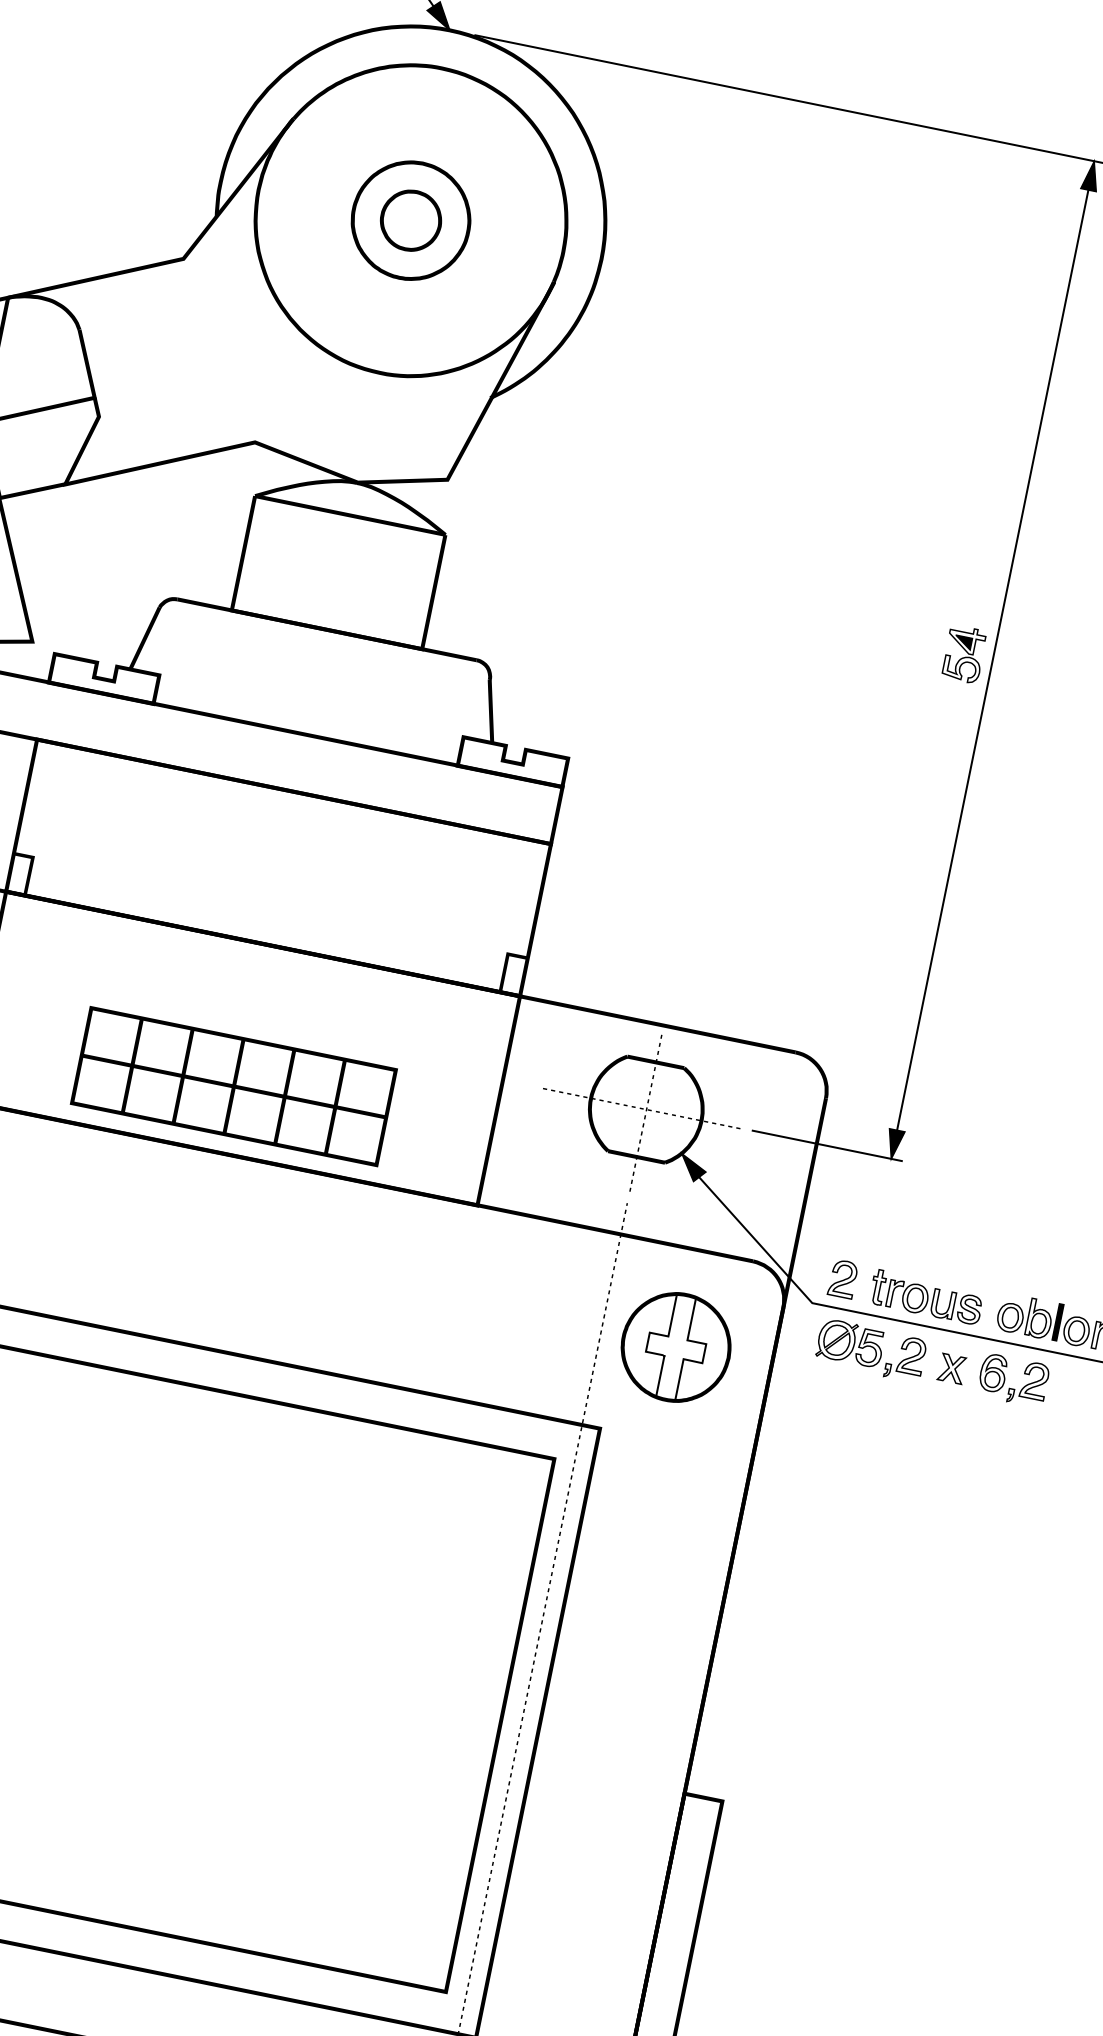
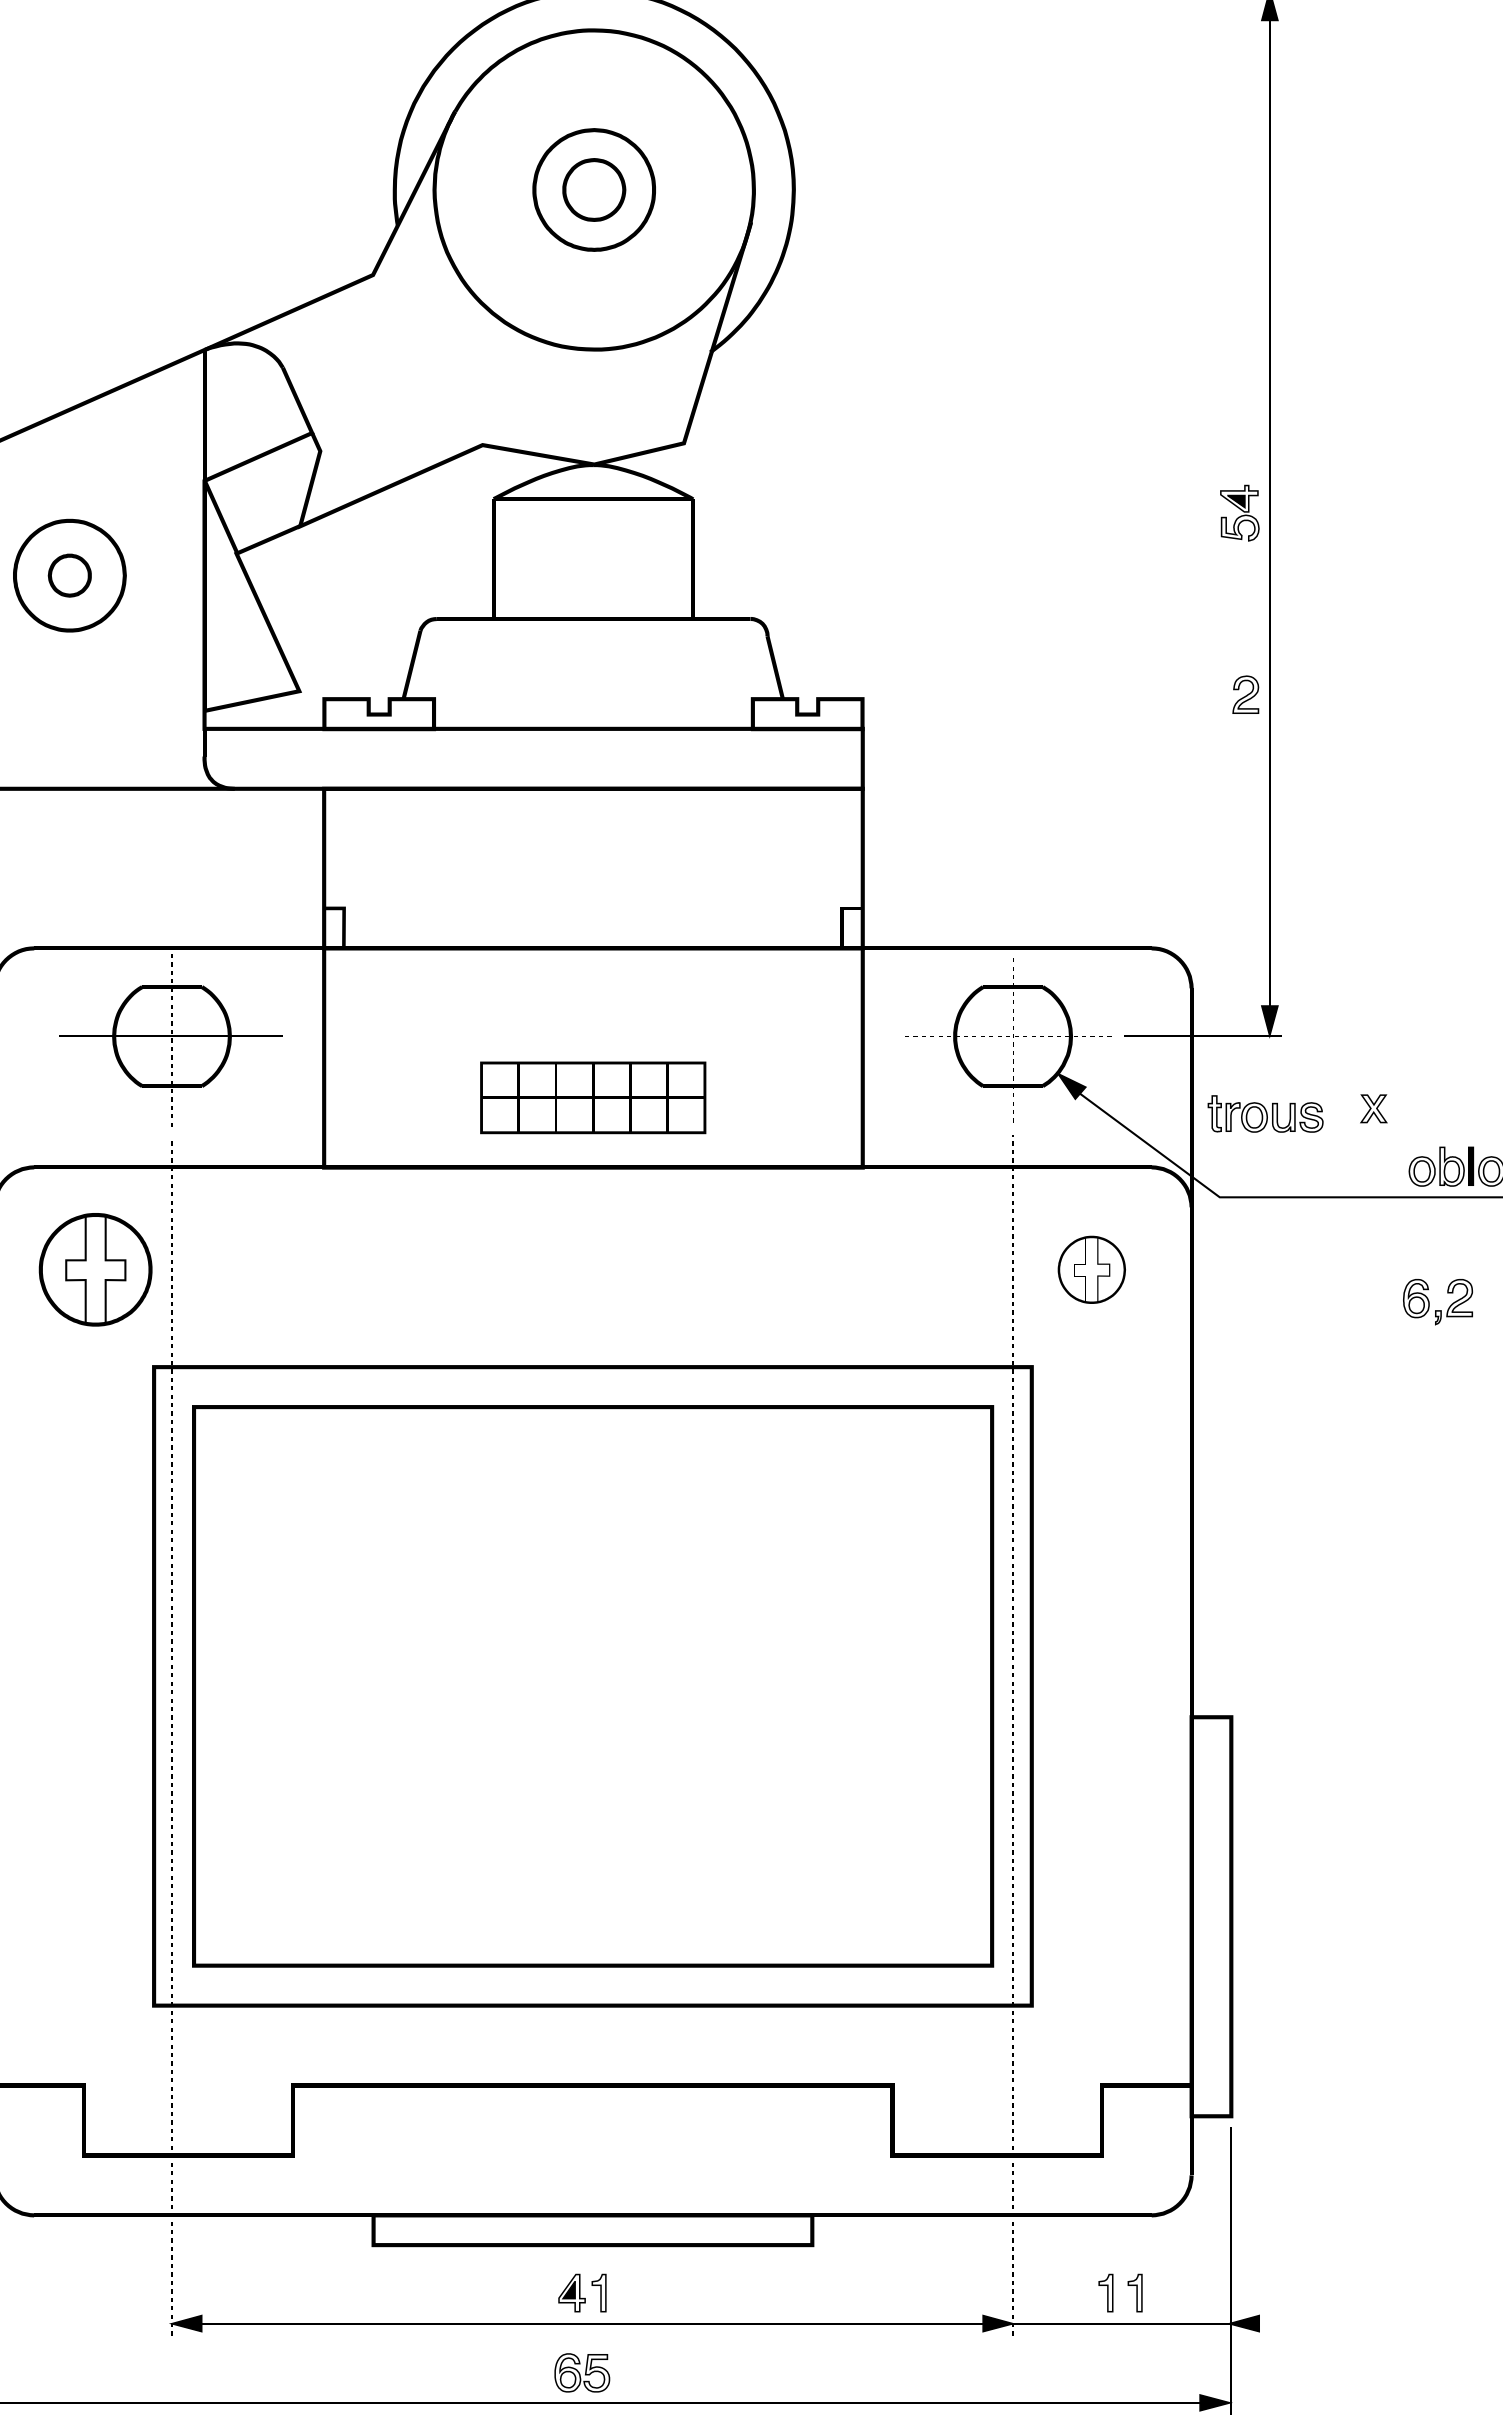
part: (233, 1086) -> (592, 1097), size x0.7
part: (842, 1278) -> (1245, 694), moved
part: (926, 1296) -> (1265, 1113), moved
part: (675, 1347) -> (1091, 1269), size x0.6
part: (870, 1351) -> (1288, 1233), removed
part: (951, 1368) -> (1373, 1108), moved
part: (1005, 1379) -> (1429, 1302), moved

